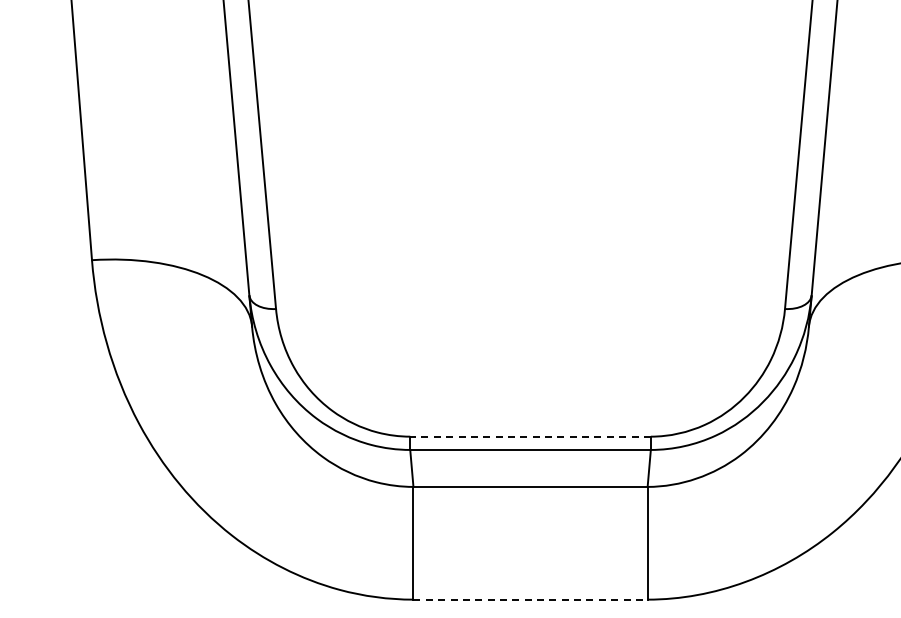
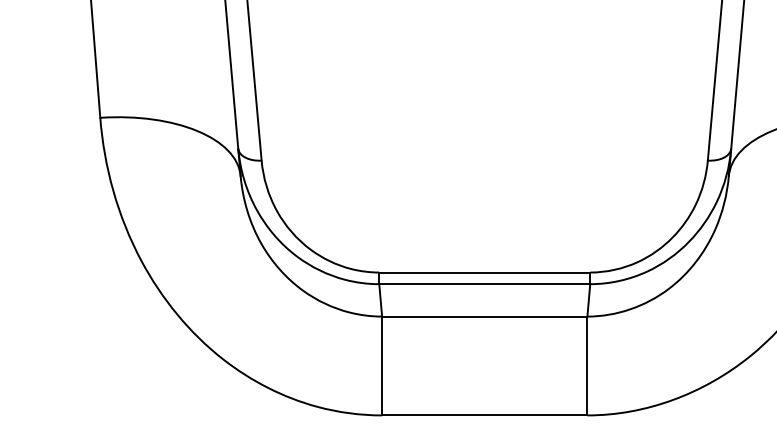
line: (530, 436) -> (484, 272), dashed -> solid
line: (531, 599) -> (485, 415), dashed -> solid

